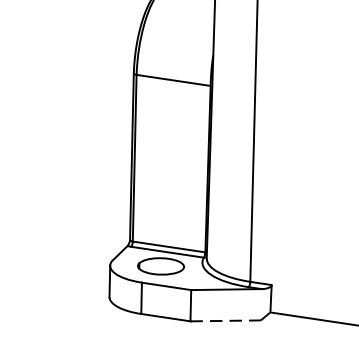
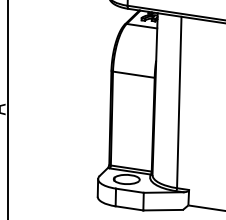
line: (226, 321) -> (163, 210), dashed -> solid

